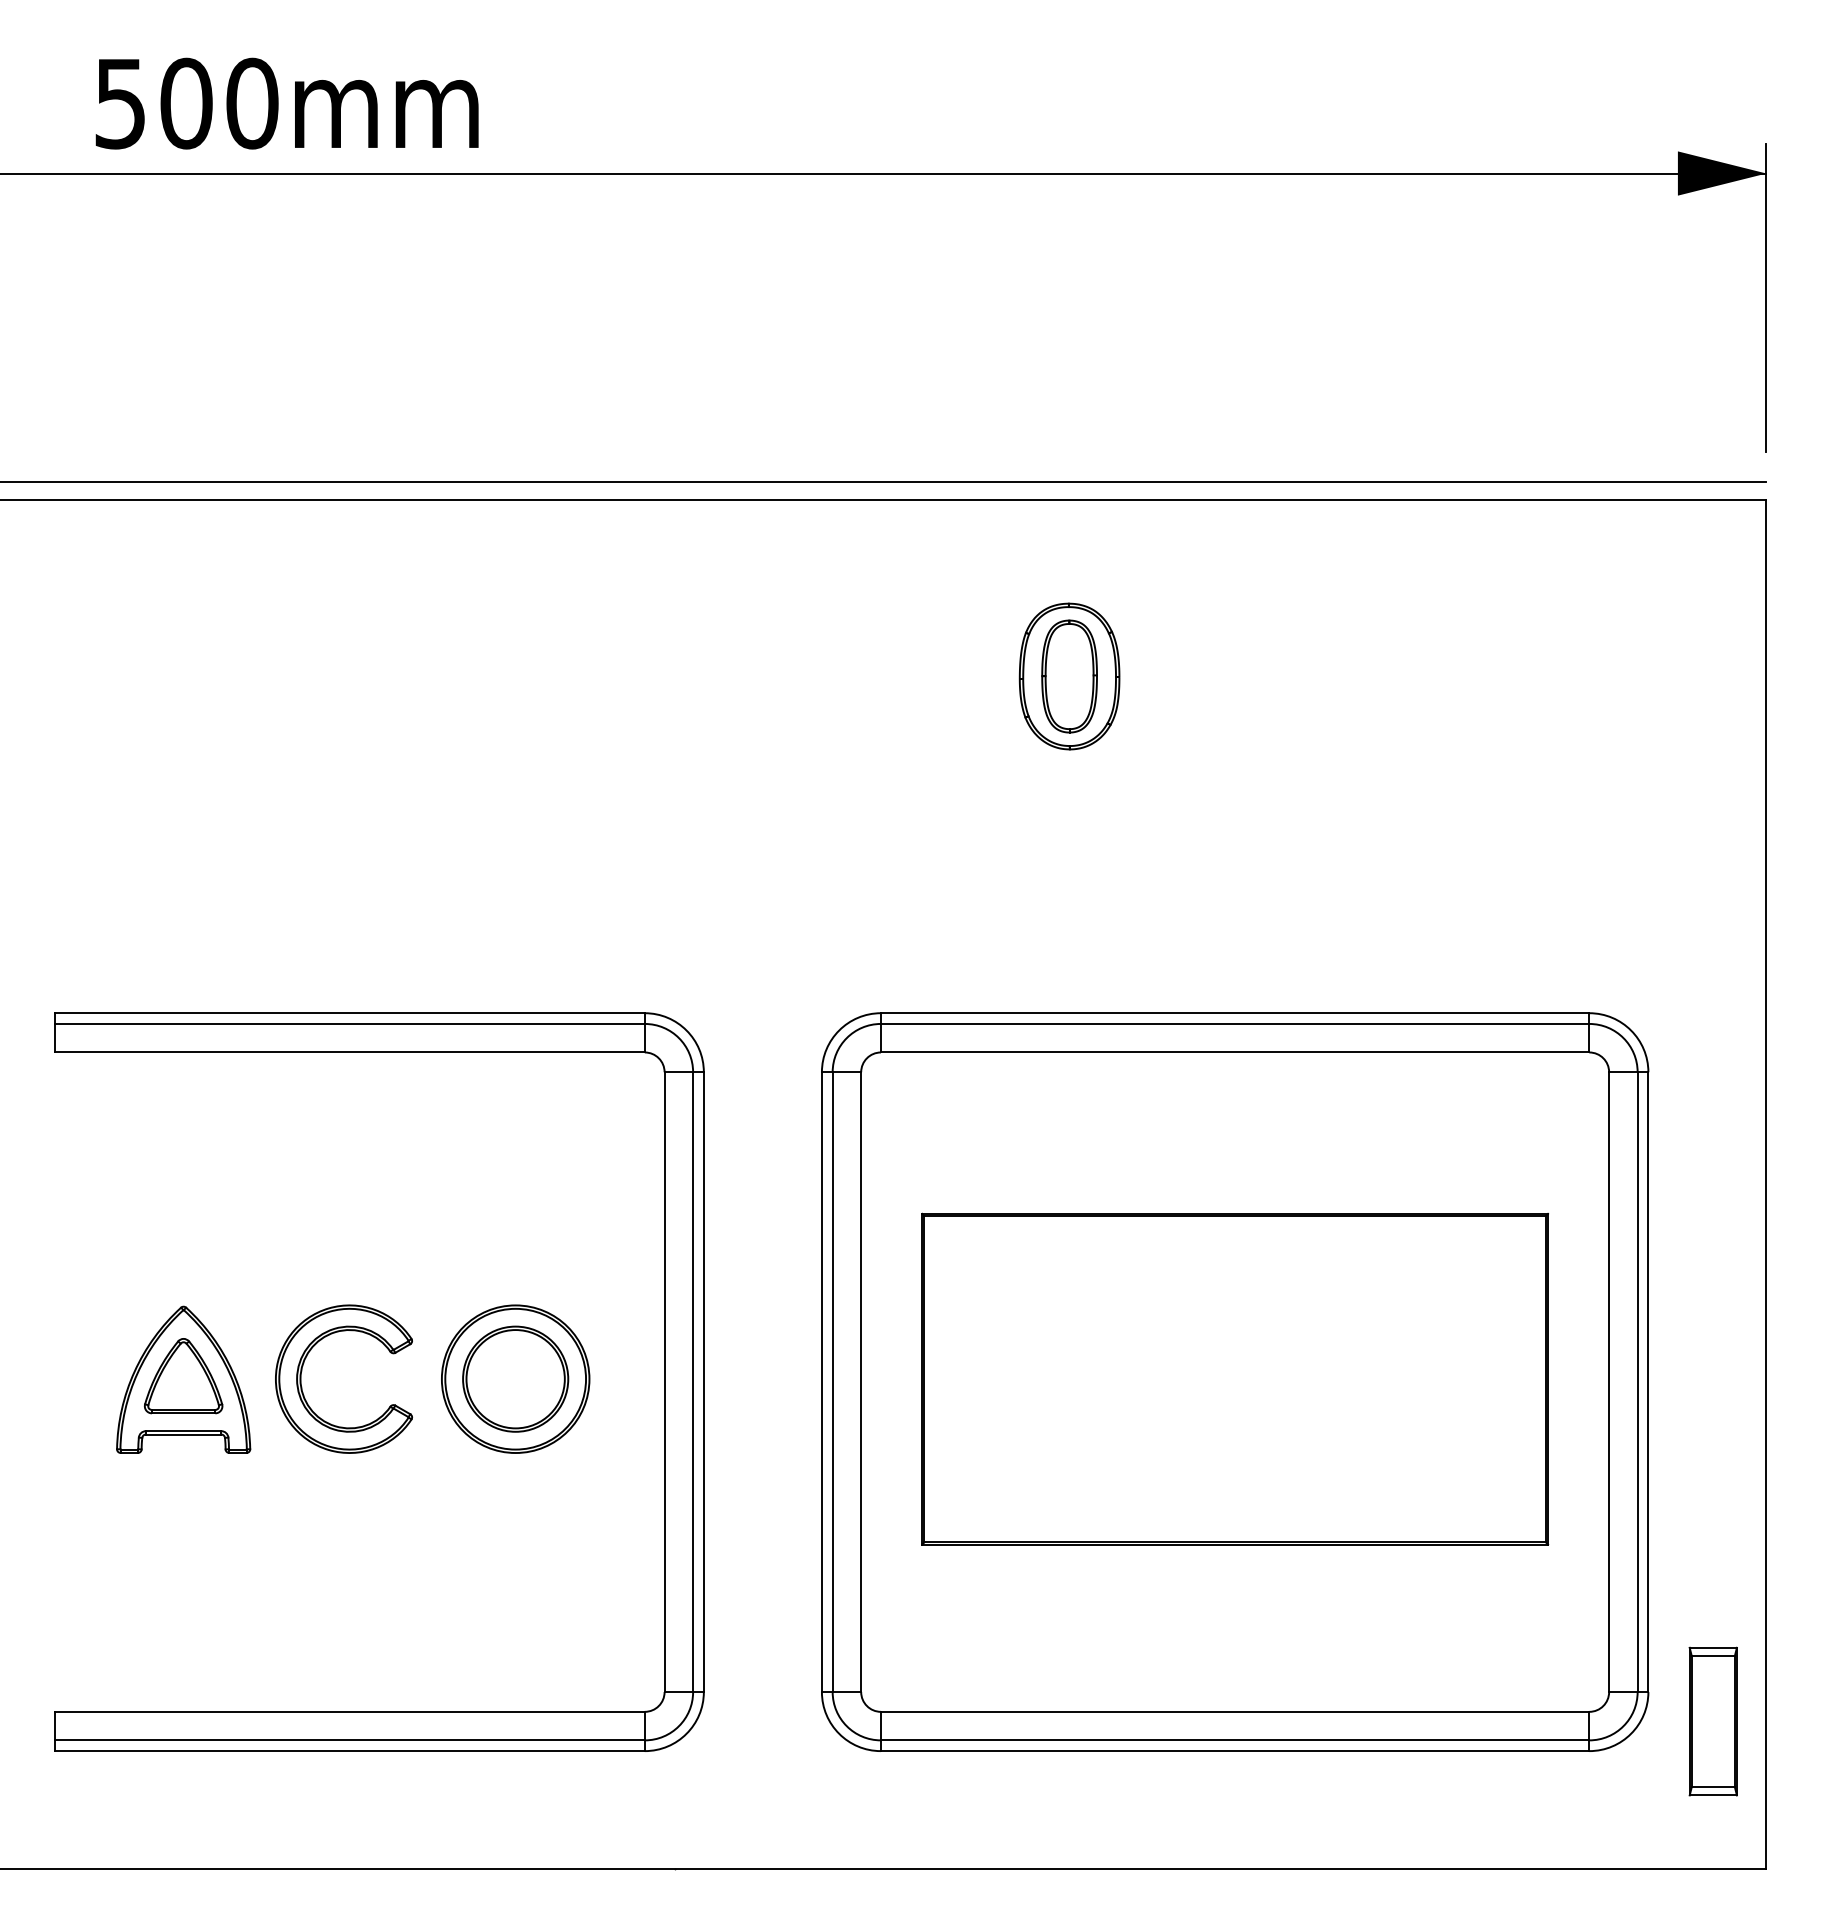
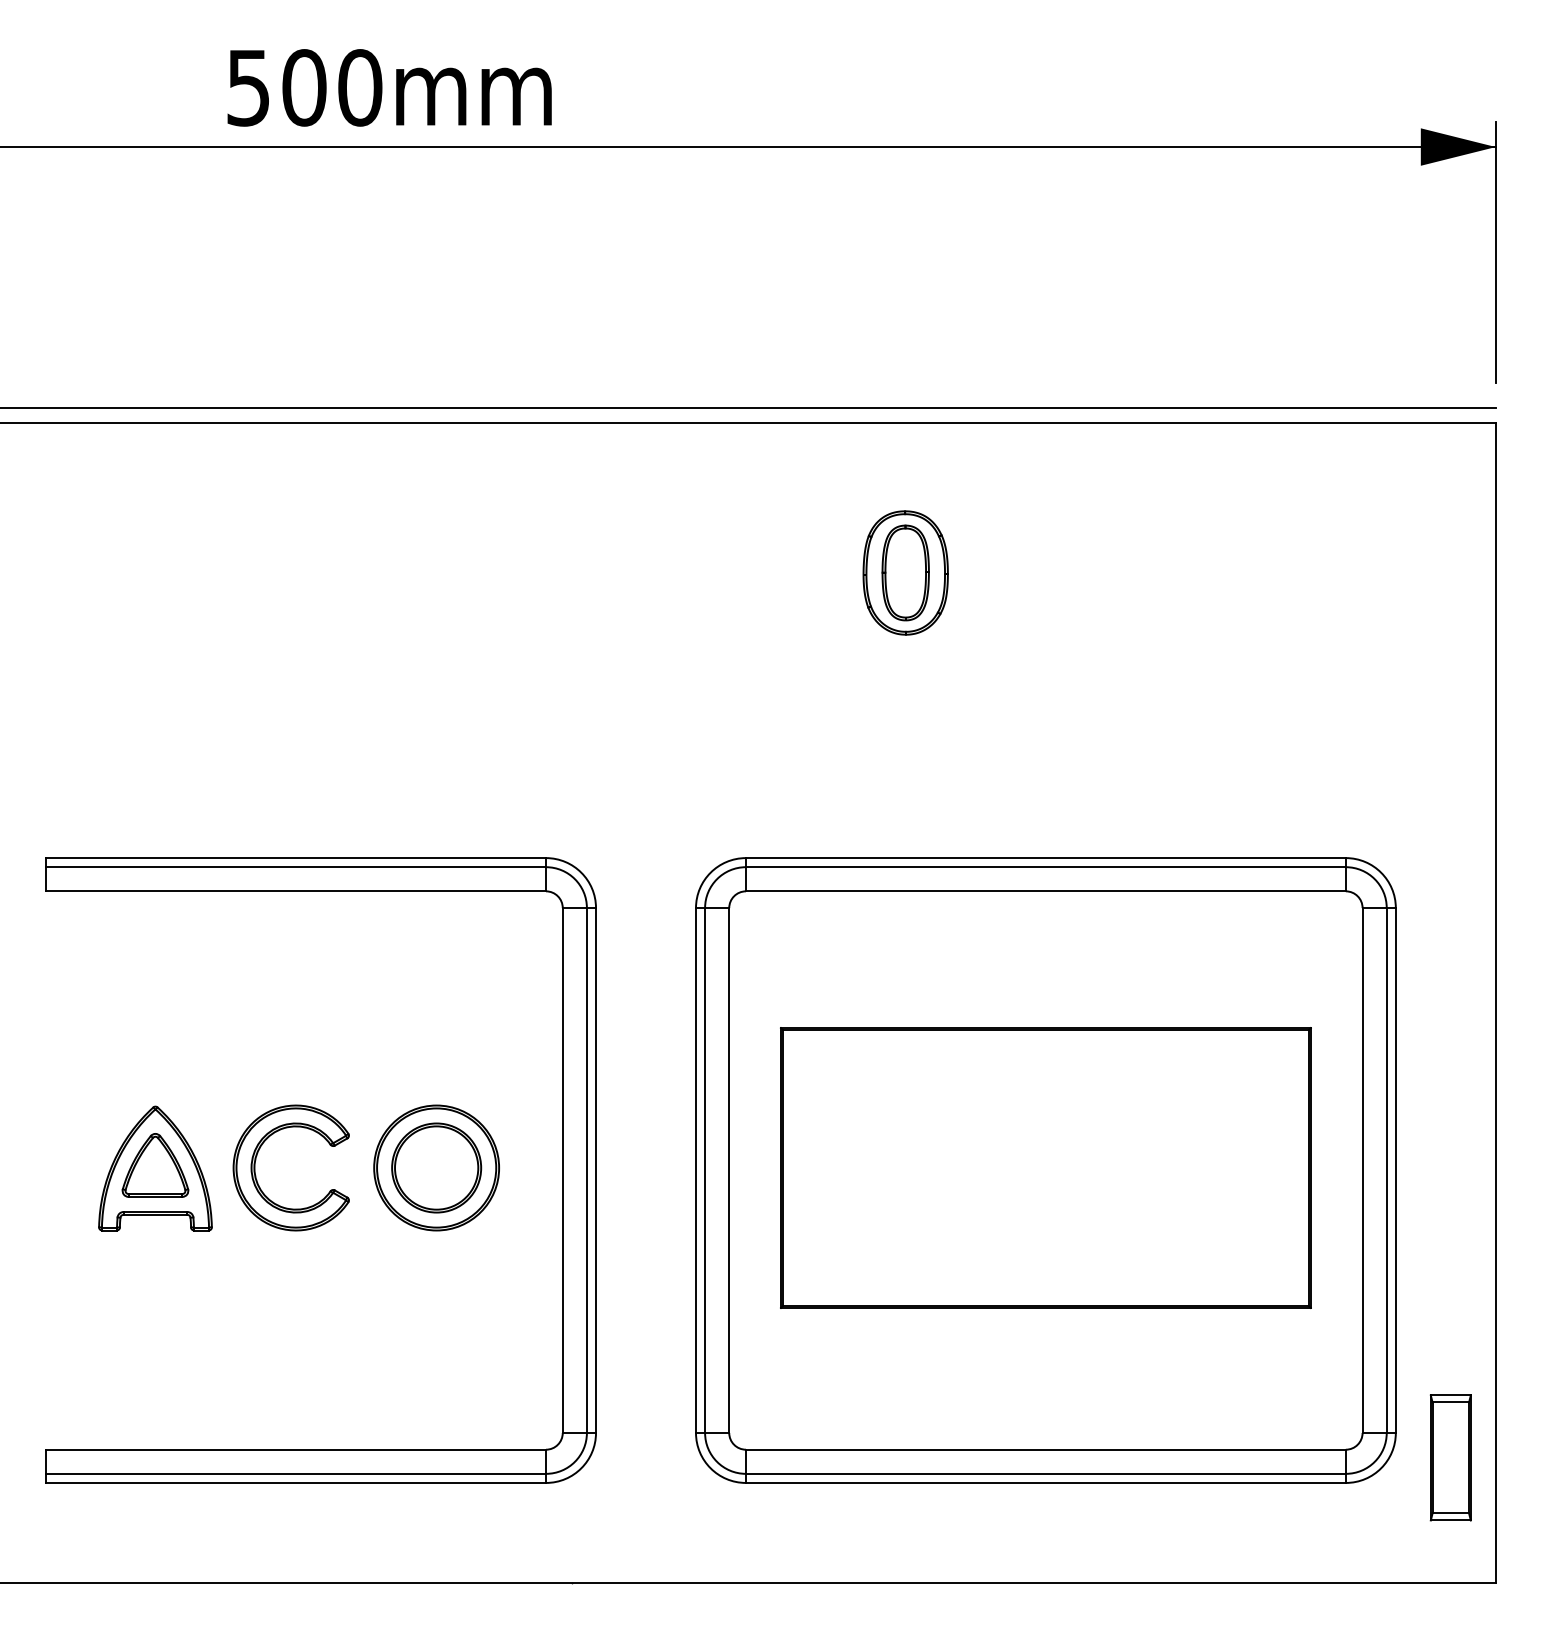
text: (286, 103) -> (389, 87), moved

